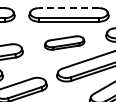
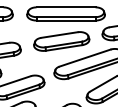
line: (69, 8) -> (66, 7), dashed -> solid
part: (64, 43) -> (61, 41), size x1.43

